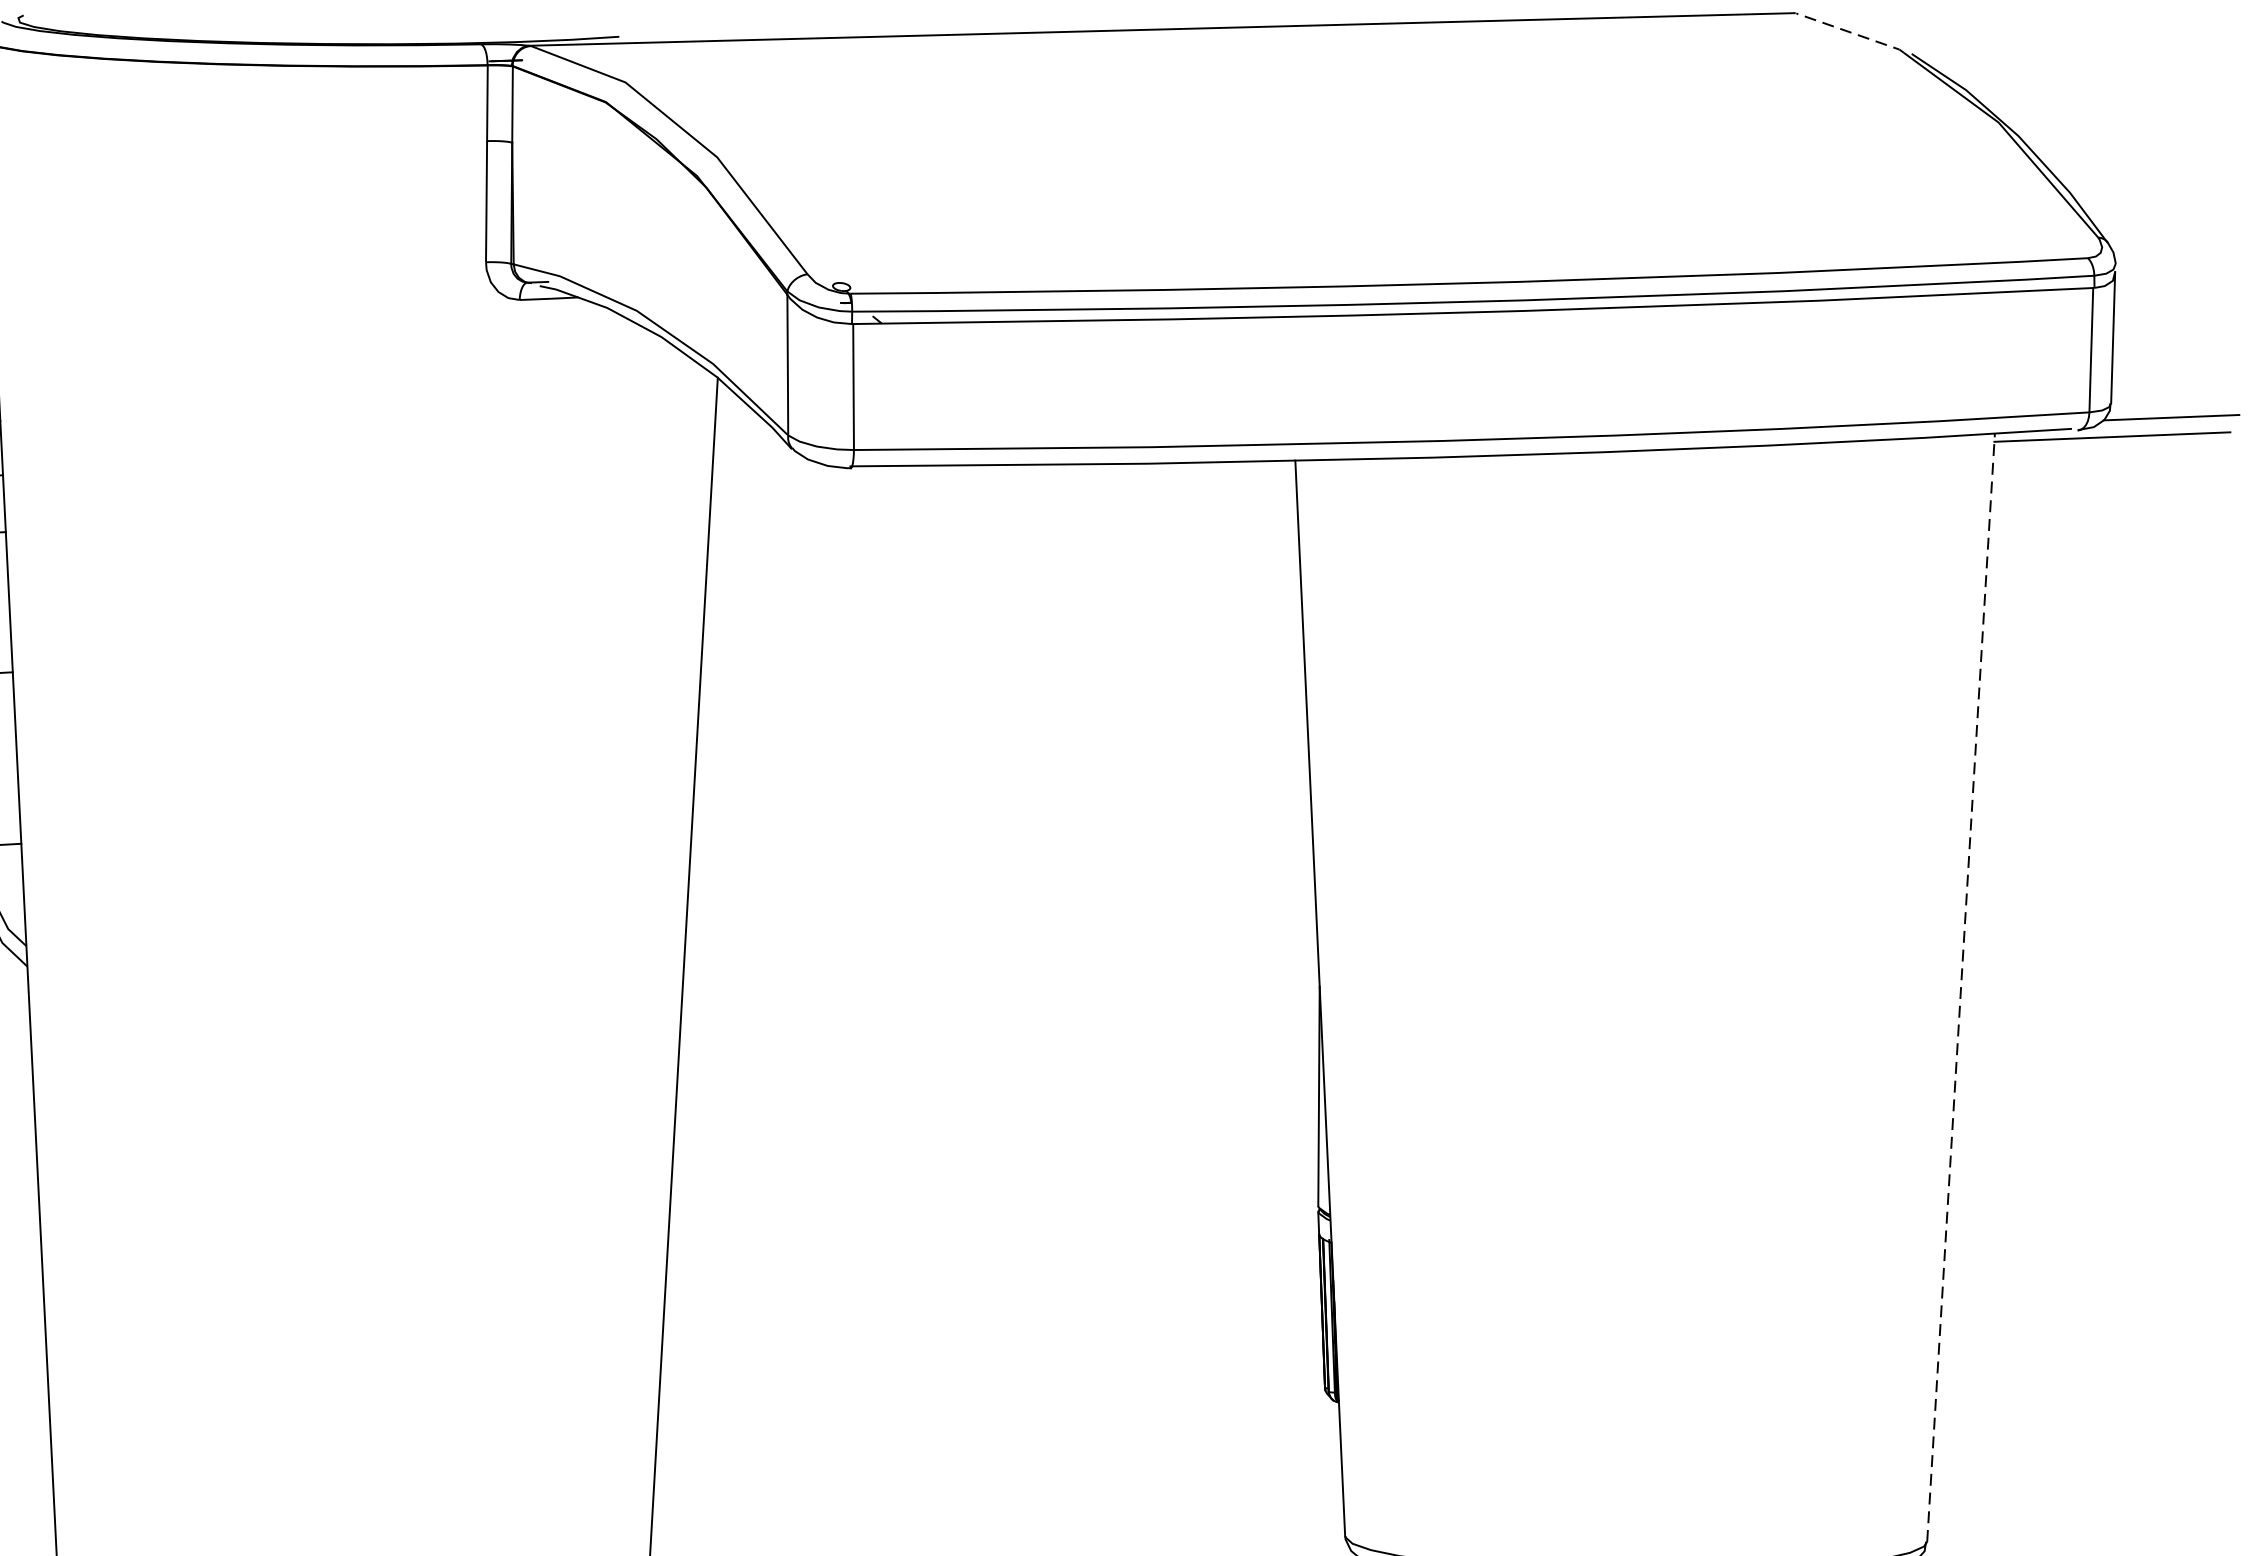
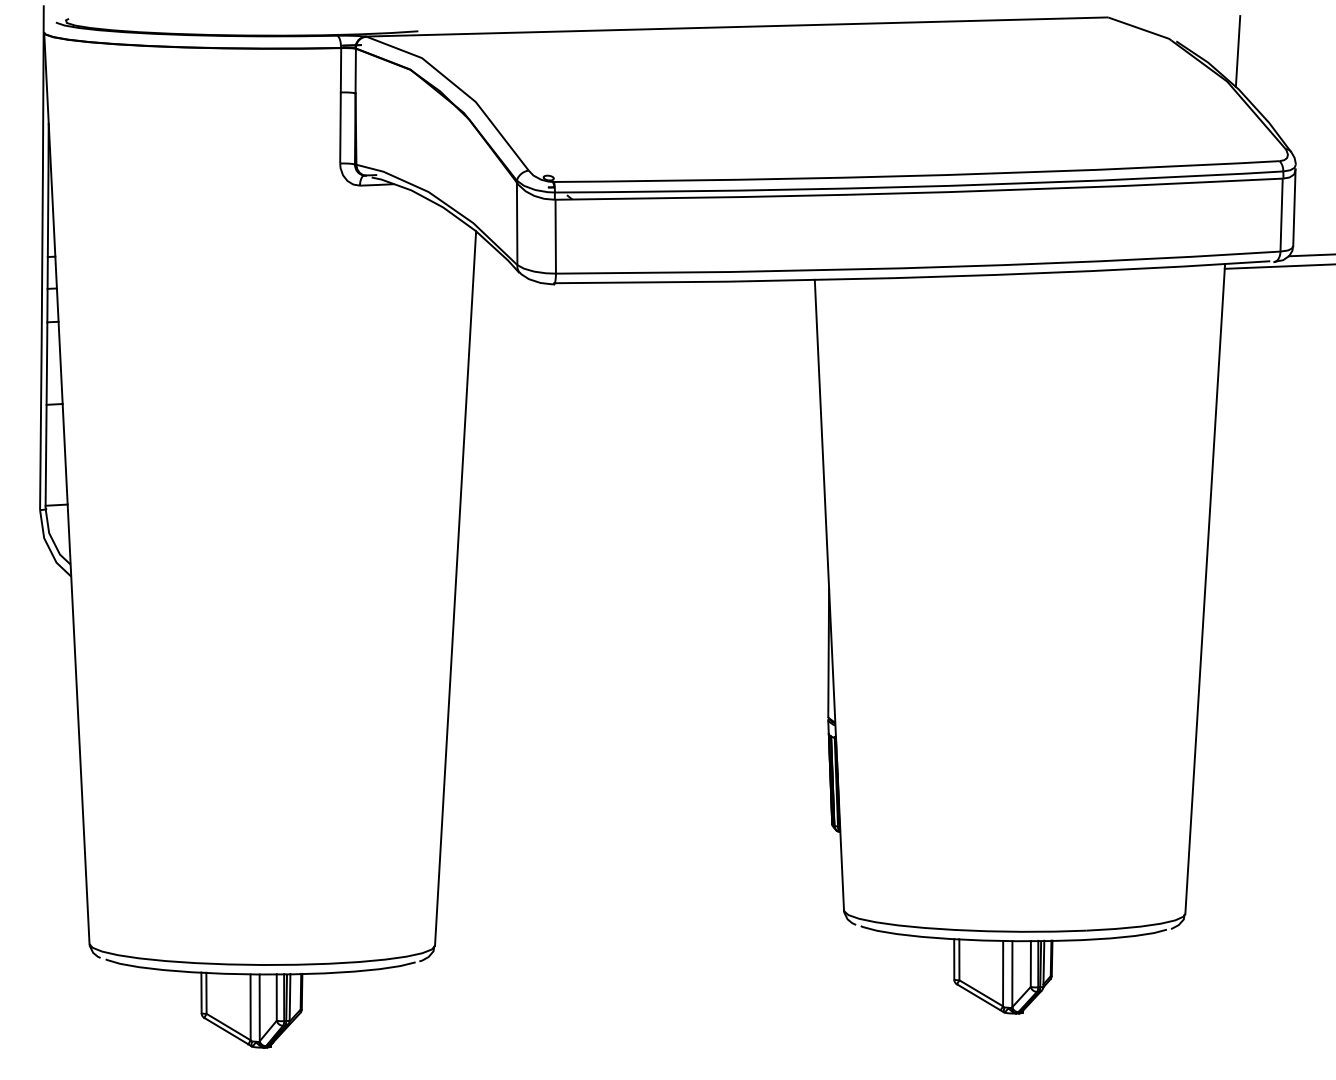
line: (1852, 33) -> (1141, 29), dashed -> solid
line: (2016, 71) -> (1237, 51), added
line: (1961, 986) -> (1205, 588), dashed -> solid

